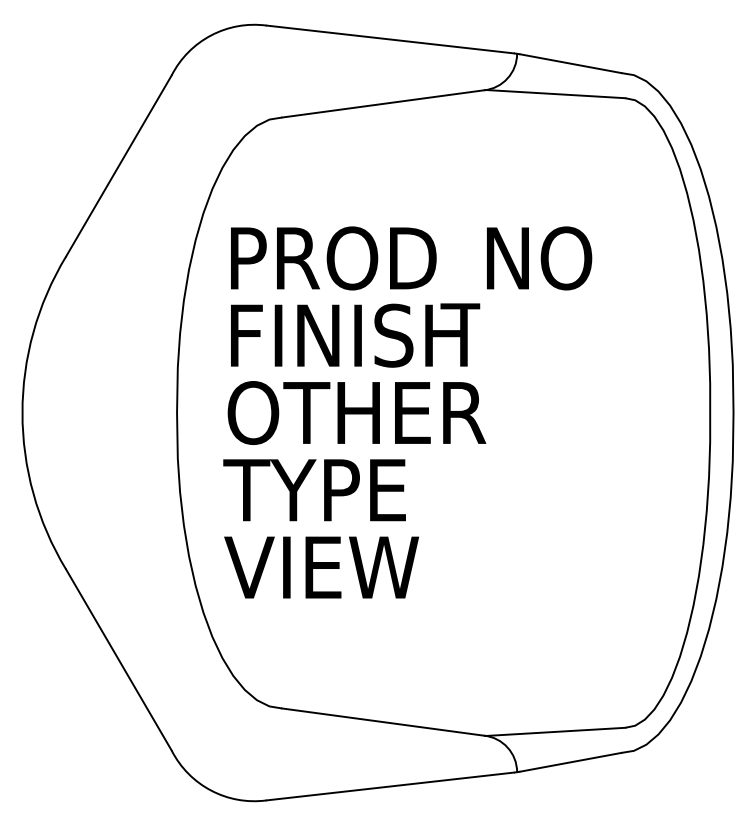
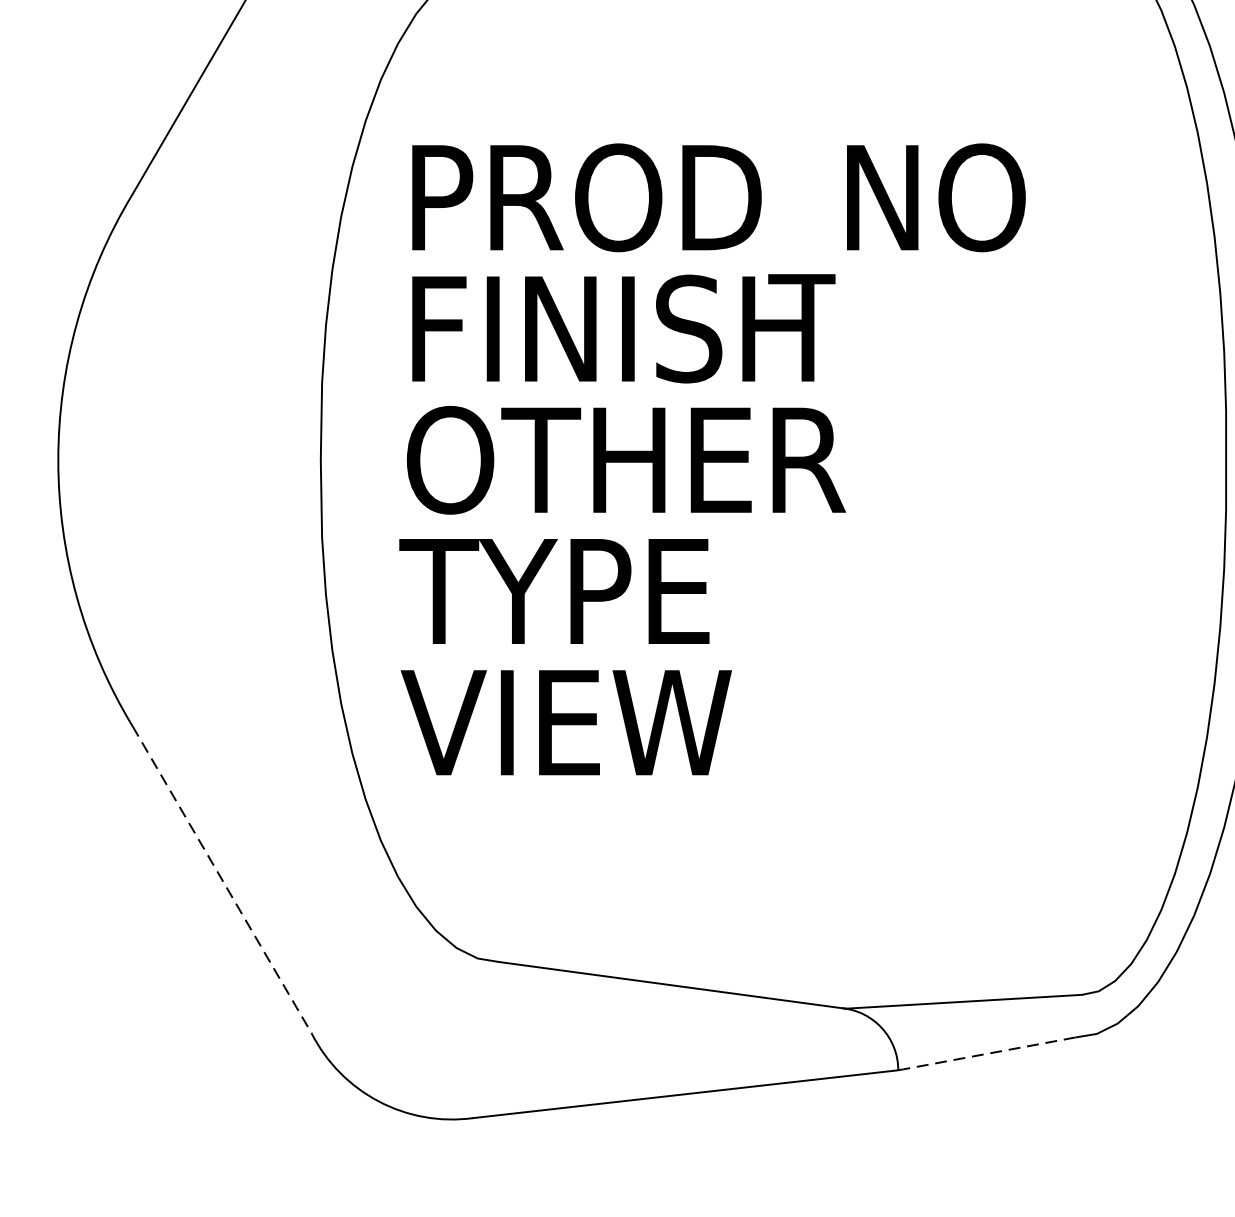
line: (118, 660) -> (221, 880), solid -> dashed
line: (570, 762) -> (988, 1053), solid -> dashed

